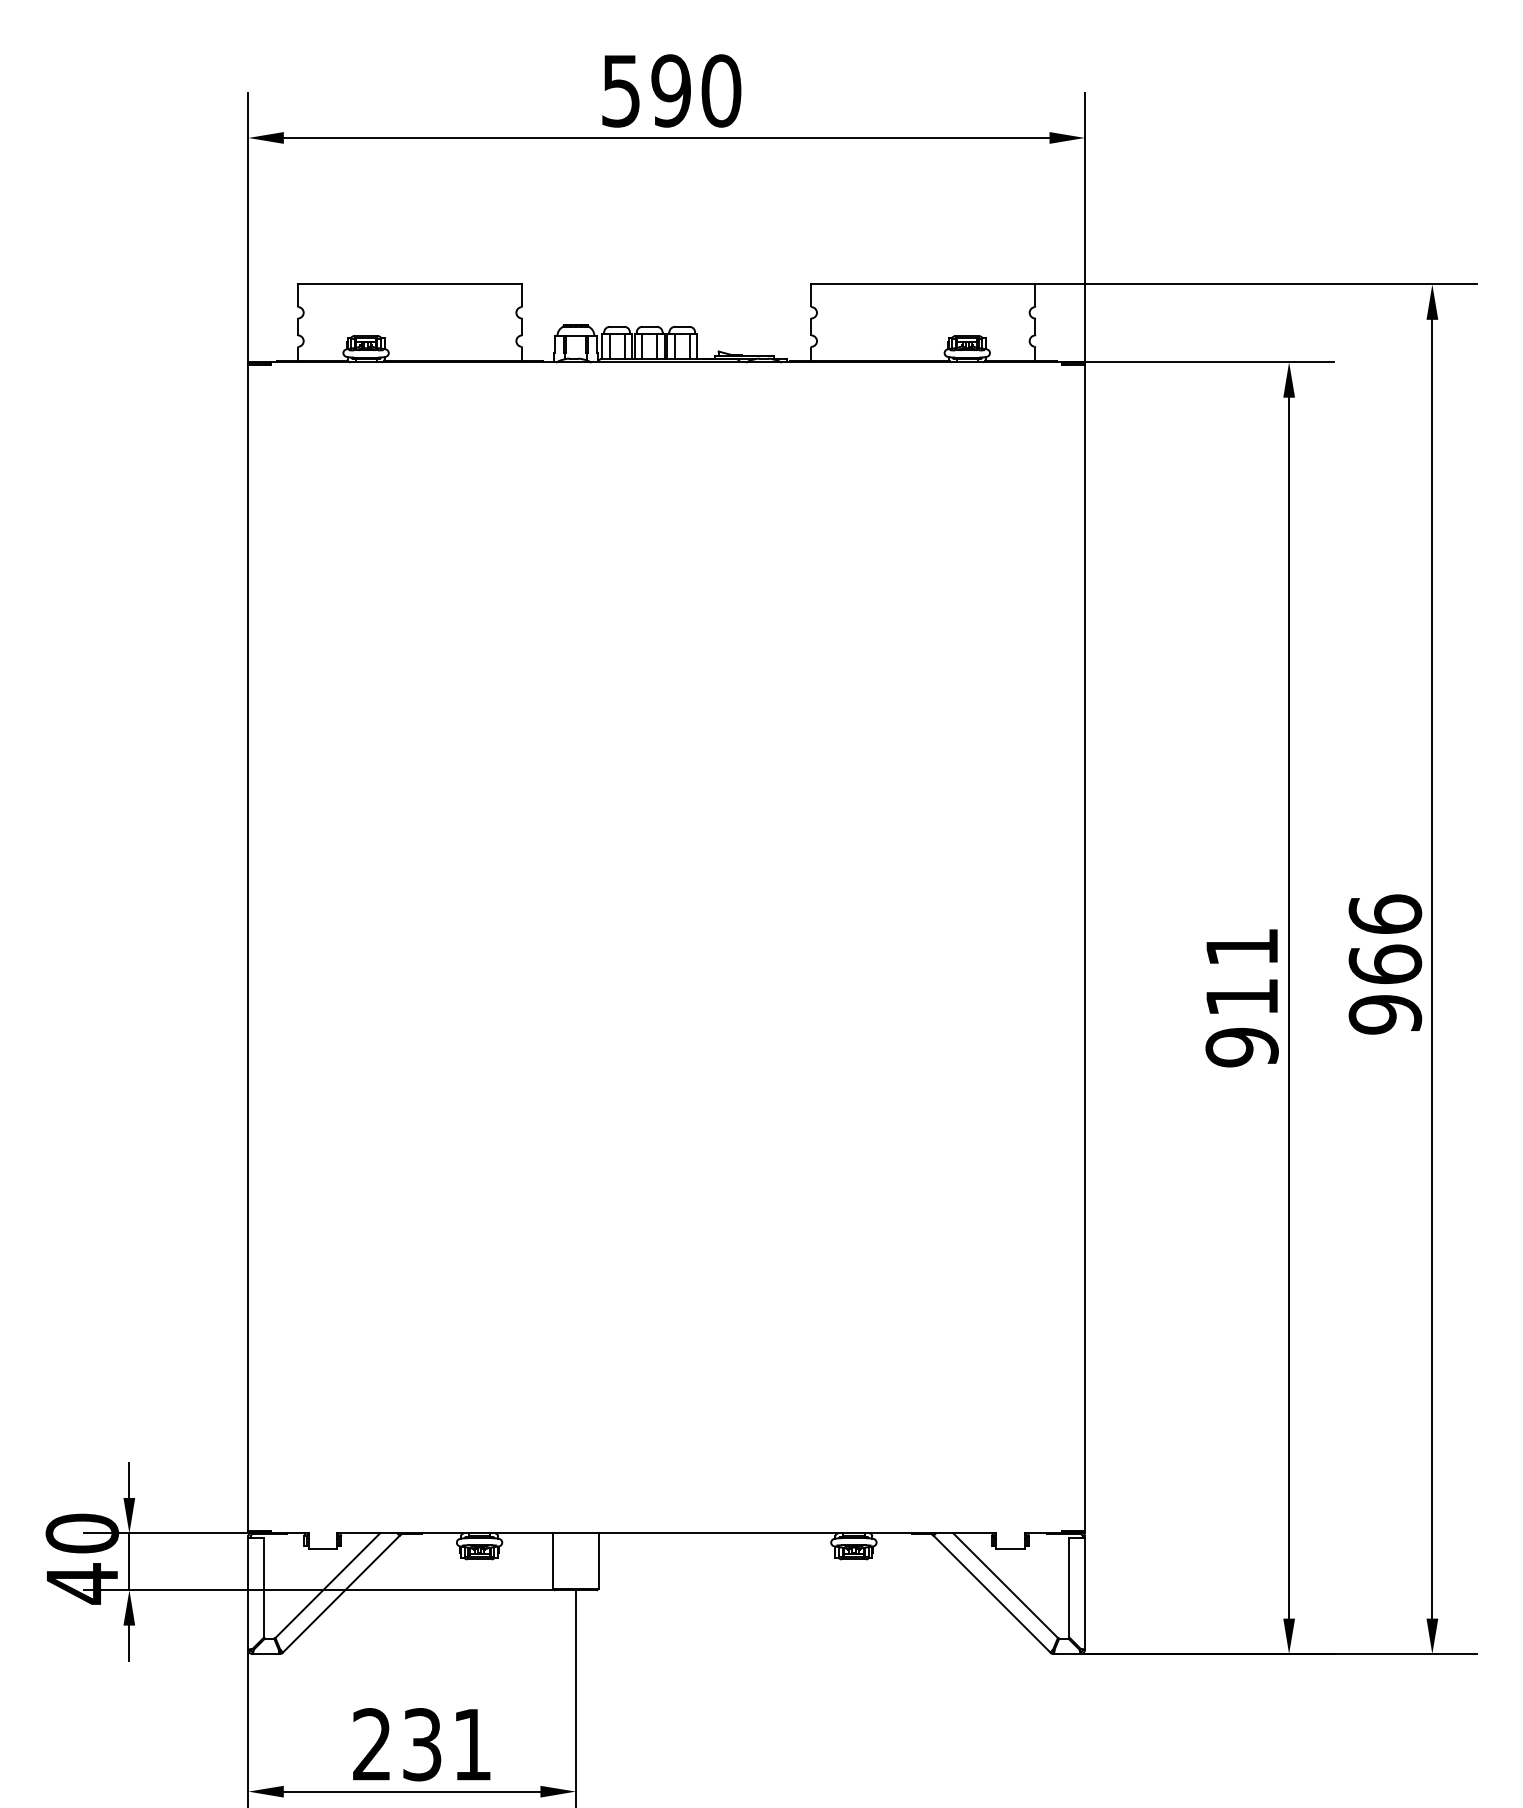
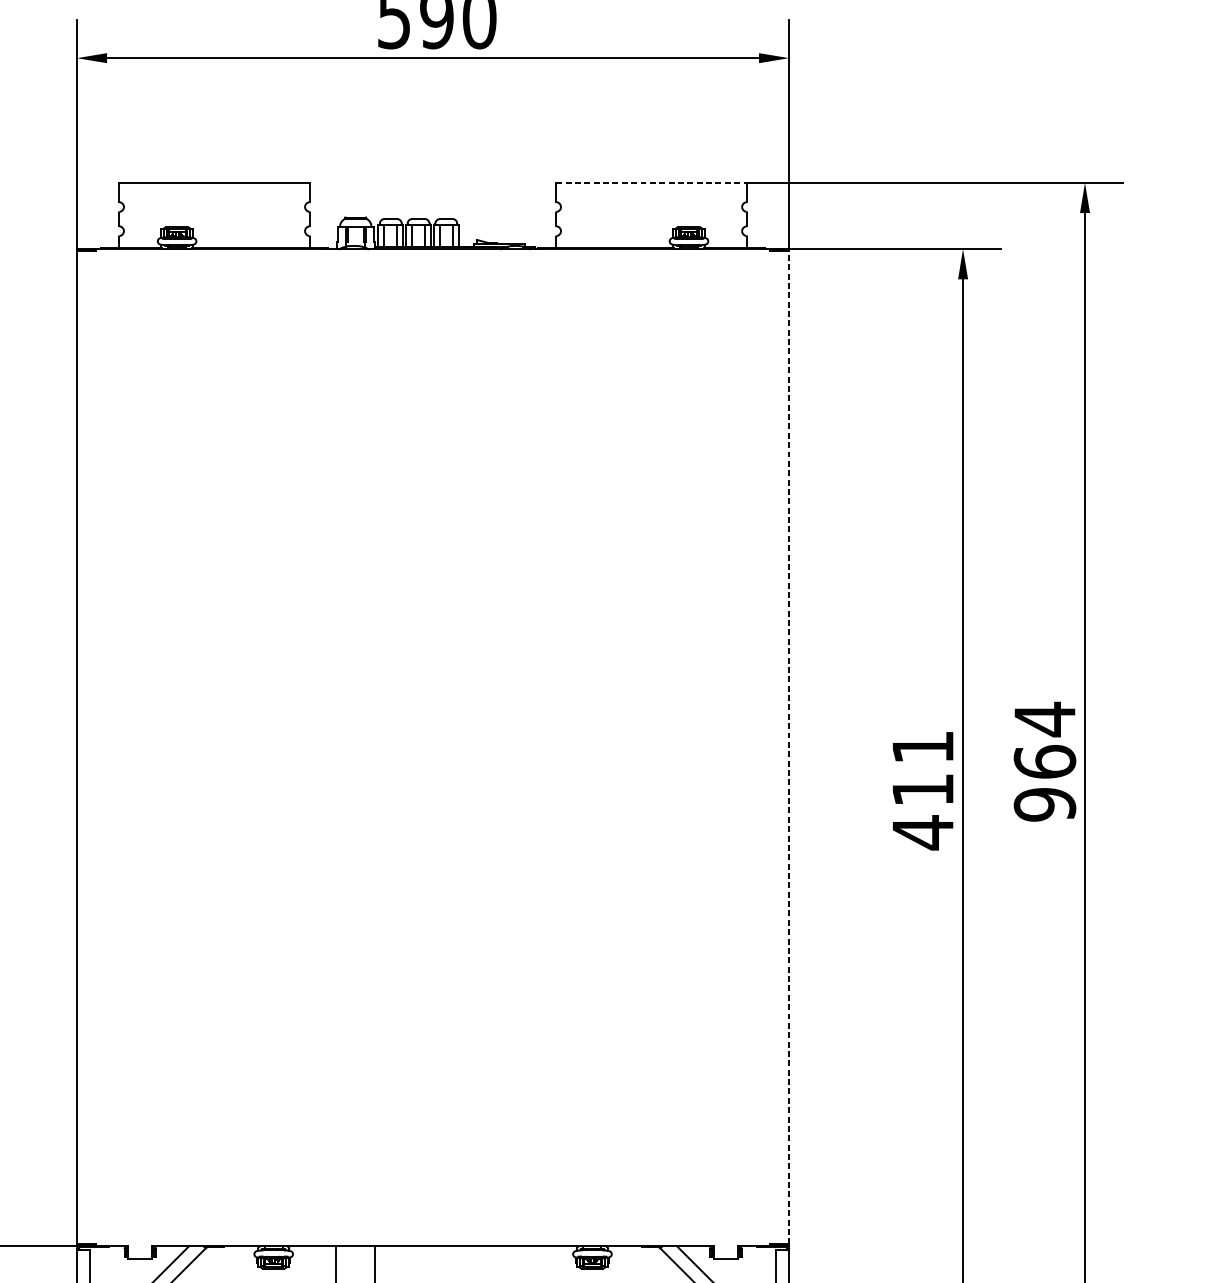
line: (923, 284) -> (651, 182), solid -> dashed
text: (1385, 914) -> (1045, 719), 966 -> 964
line: (1084, 947) -> (788, 747), solid -> dashed
text: (1241, 1047) -> (922, 832), 911 -> 411

